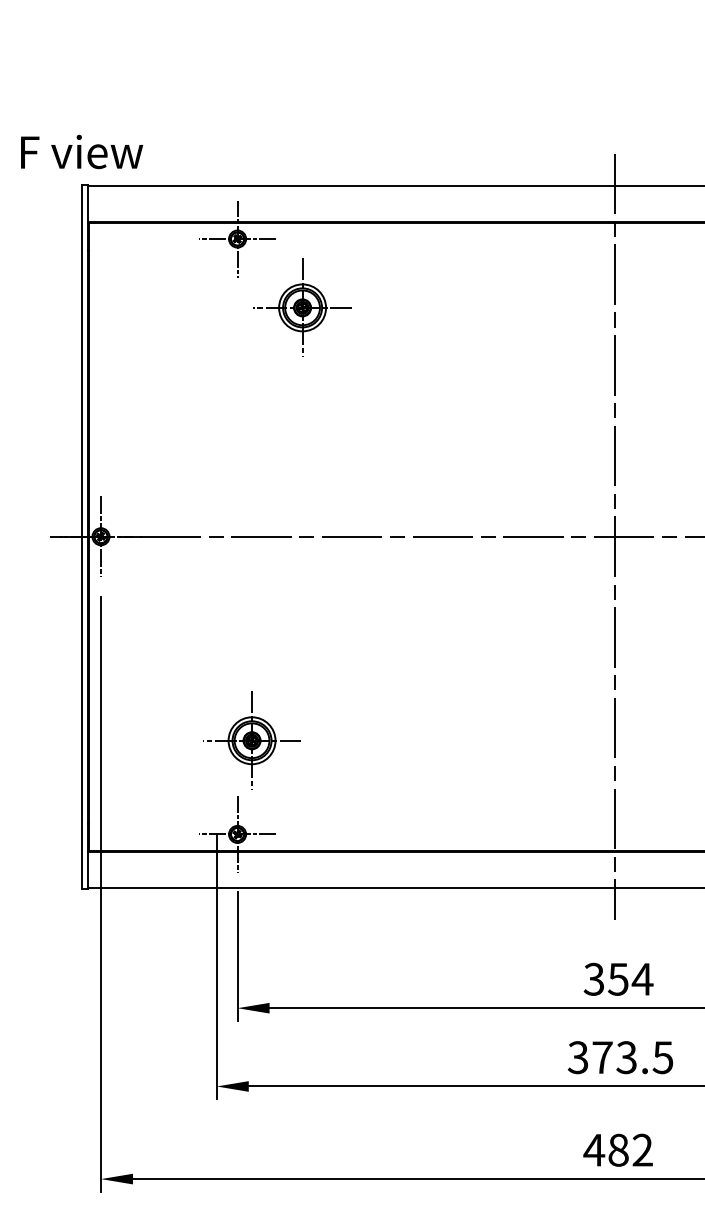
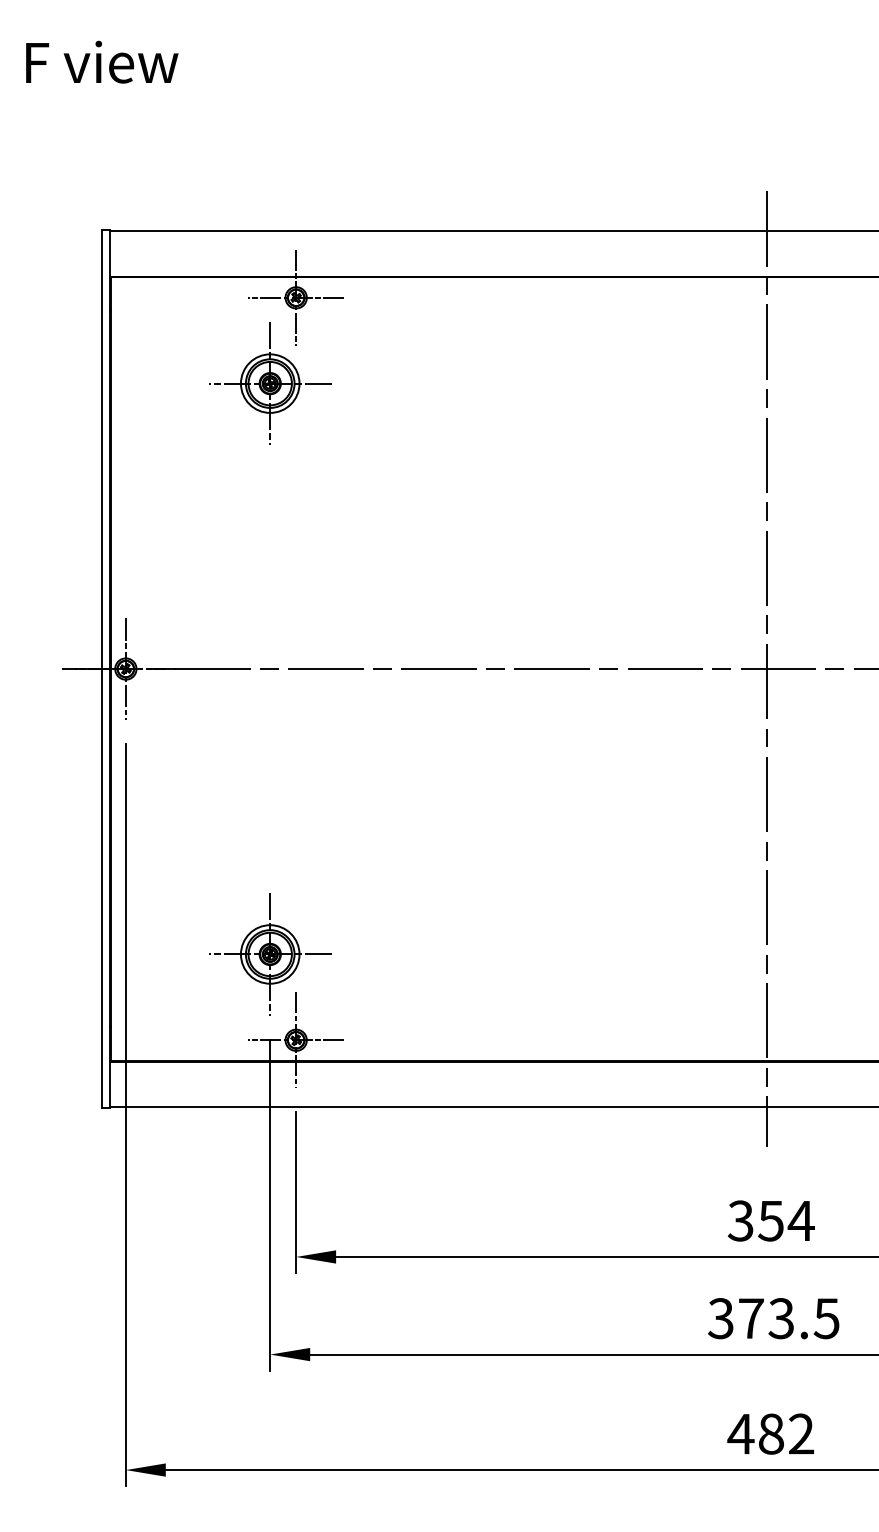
text: (82, 151) -> (102, 61), moved
part: (302, 307) -> (270, 383), moved
part: (252, 740) -> (270, 954), moved

